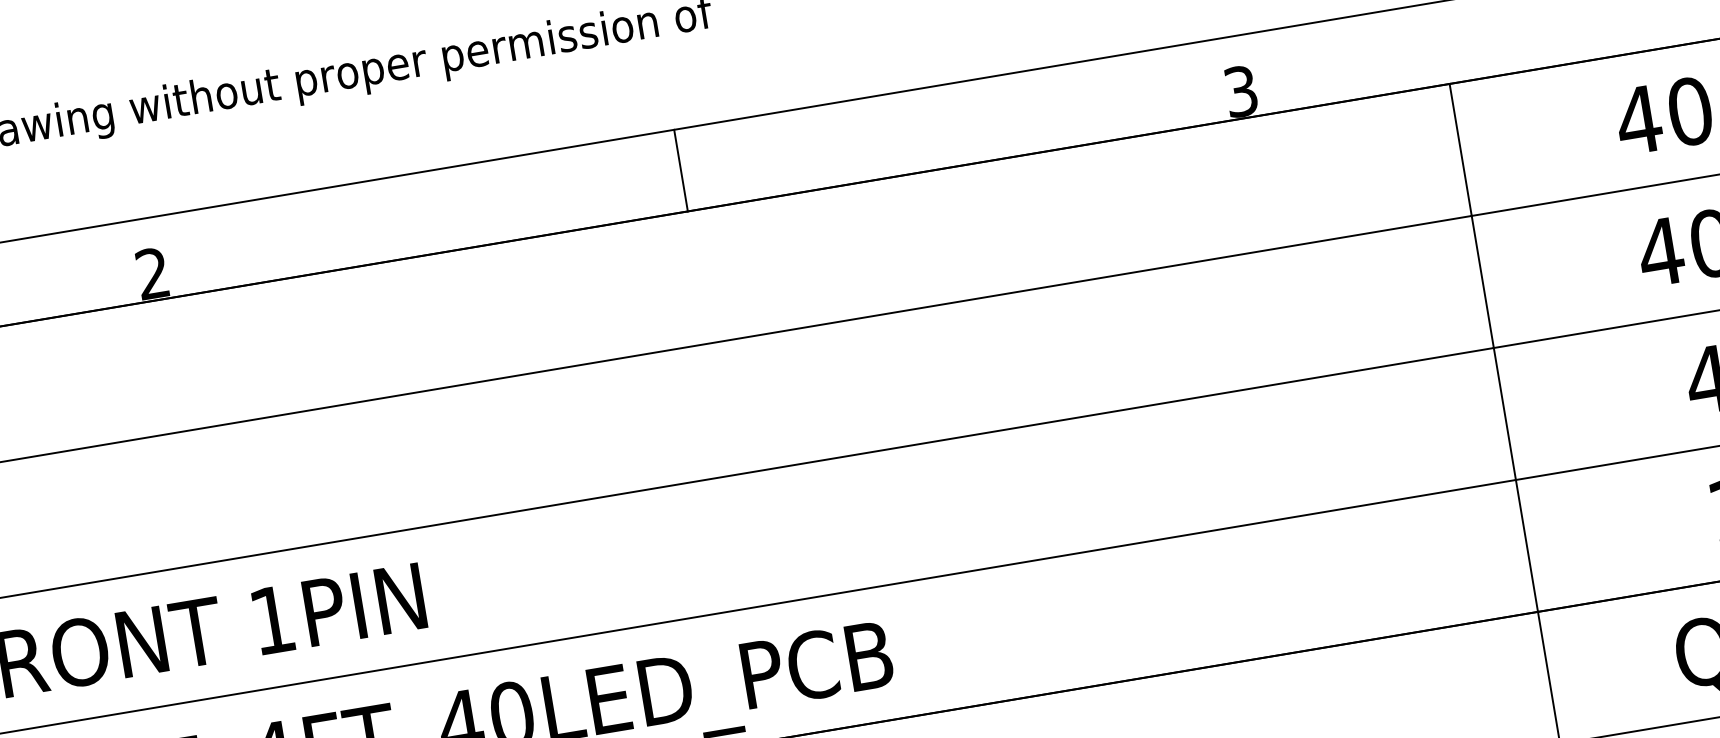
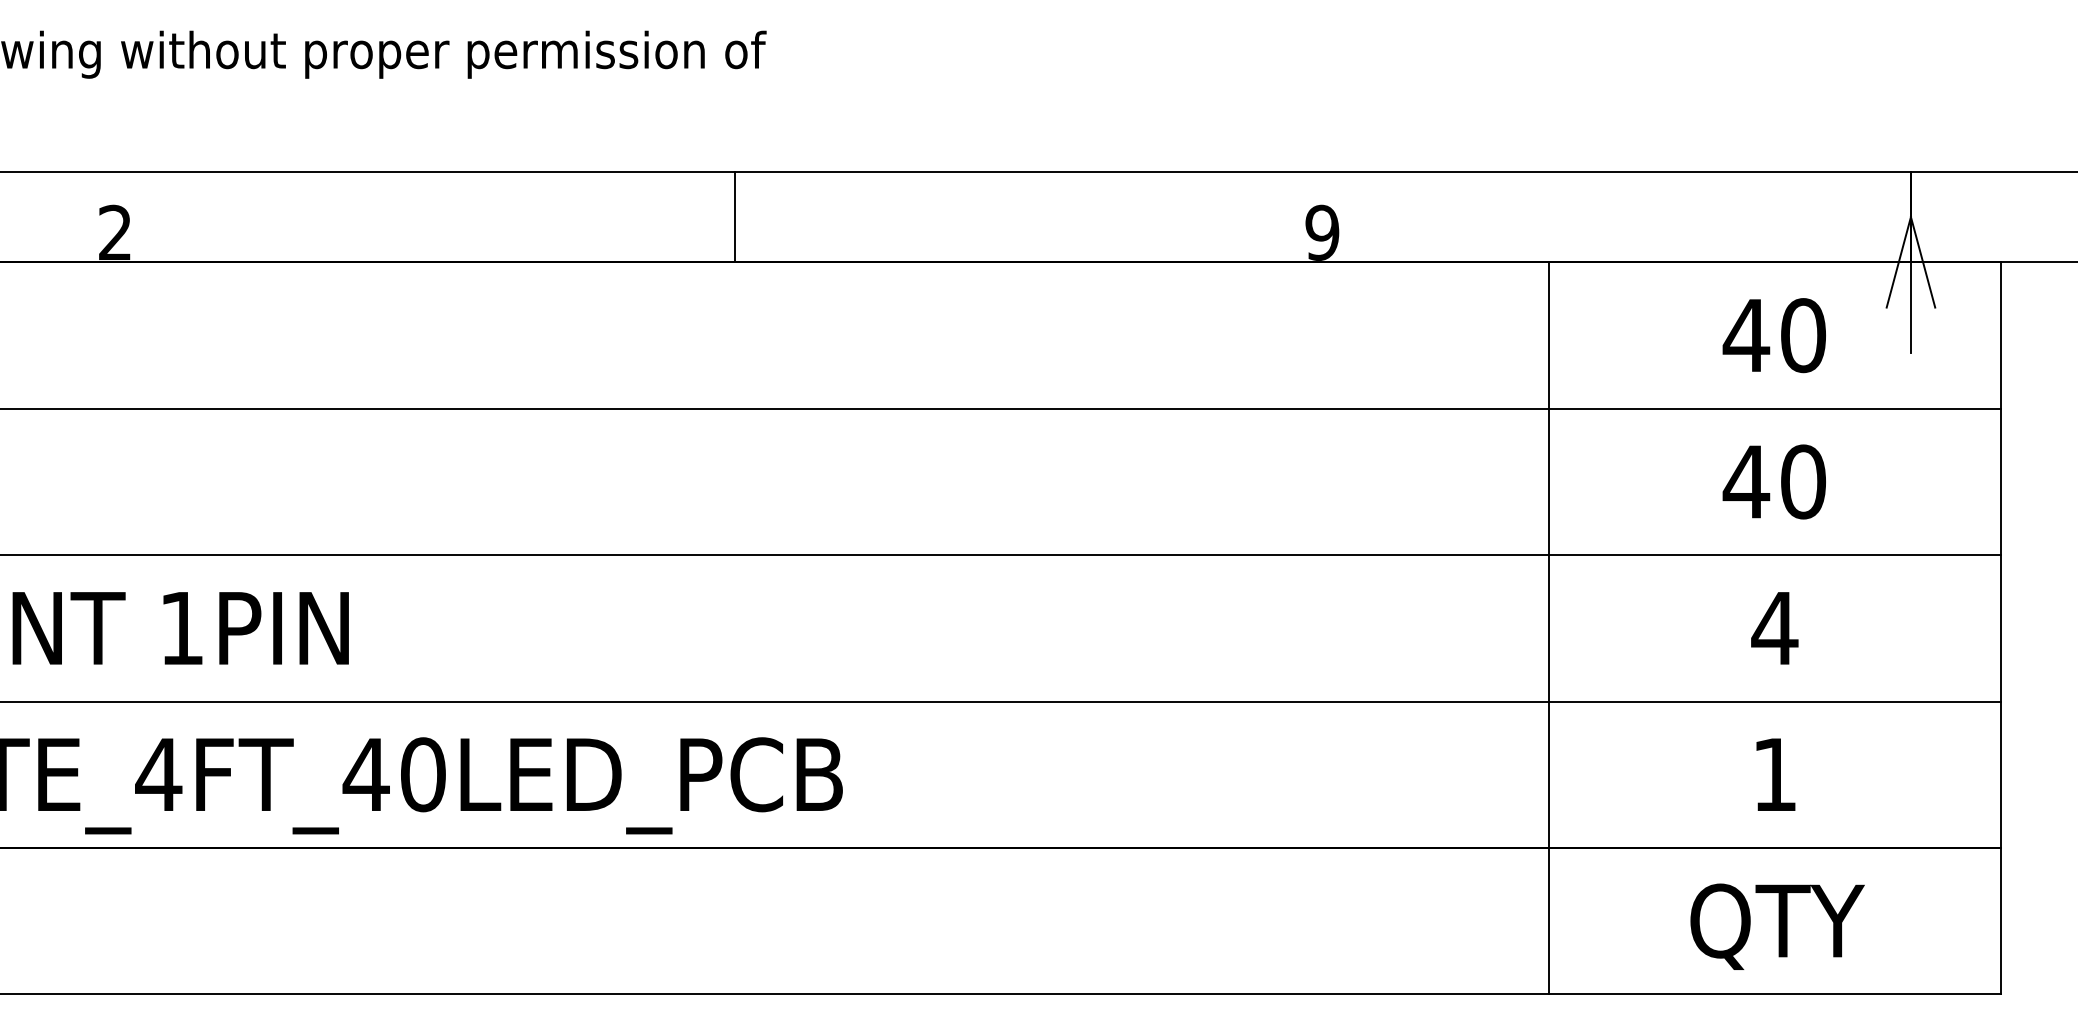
text: (1241, 91) -> (1322, 232), 3 -> 9
line: (680, 170) -> (734, 216), moved

